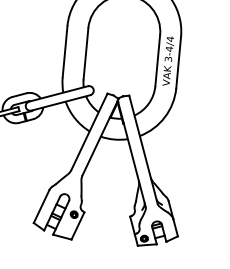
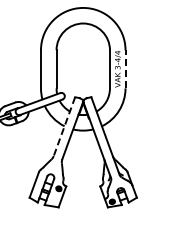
line: (178, 61) -> (125, 68), solid -> dashed
line: (89, 132) -> (64, 127), solid -> dashed

